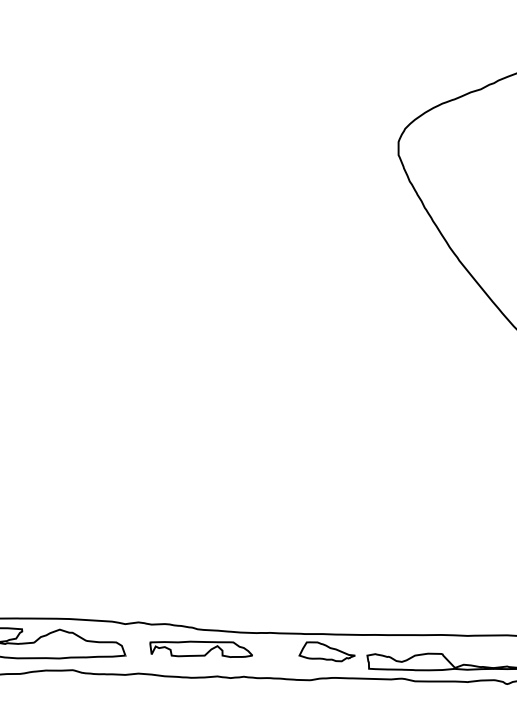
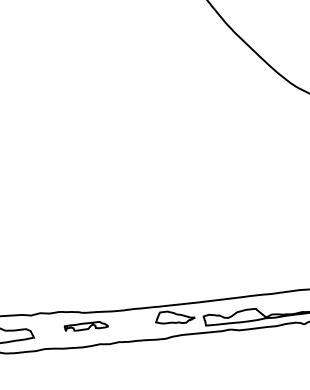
part: (200, 648) -> (85, 326), size x0.6

